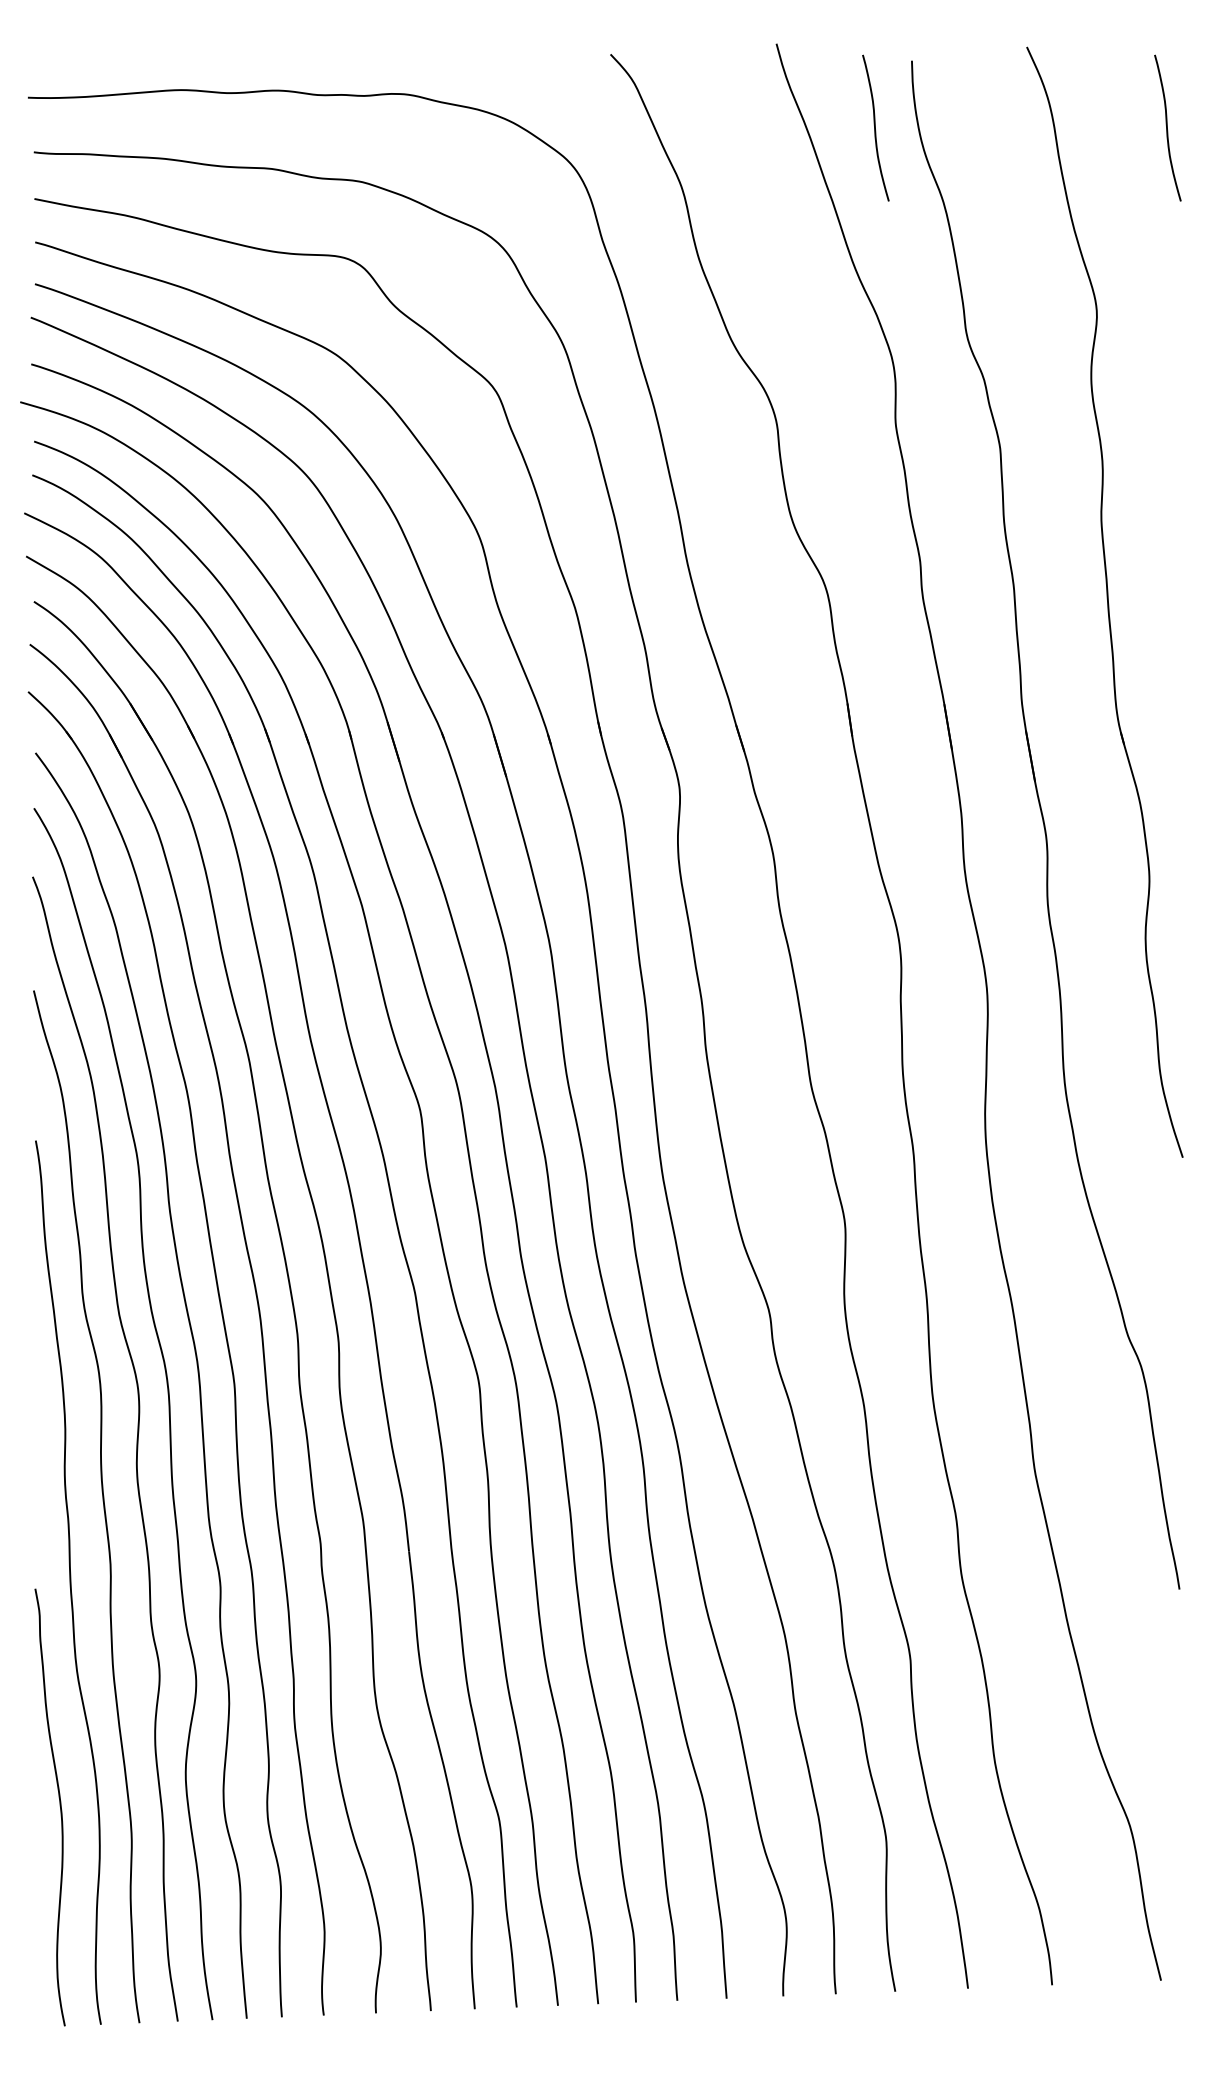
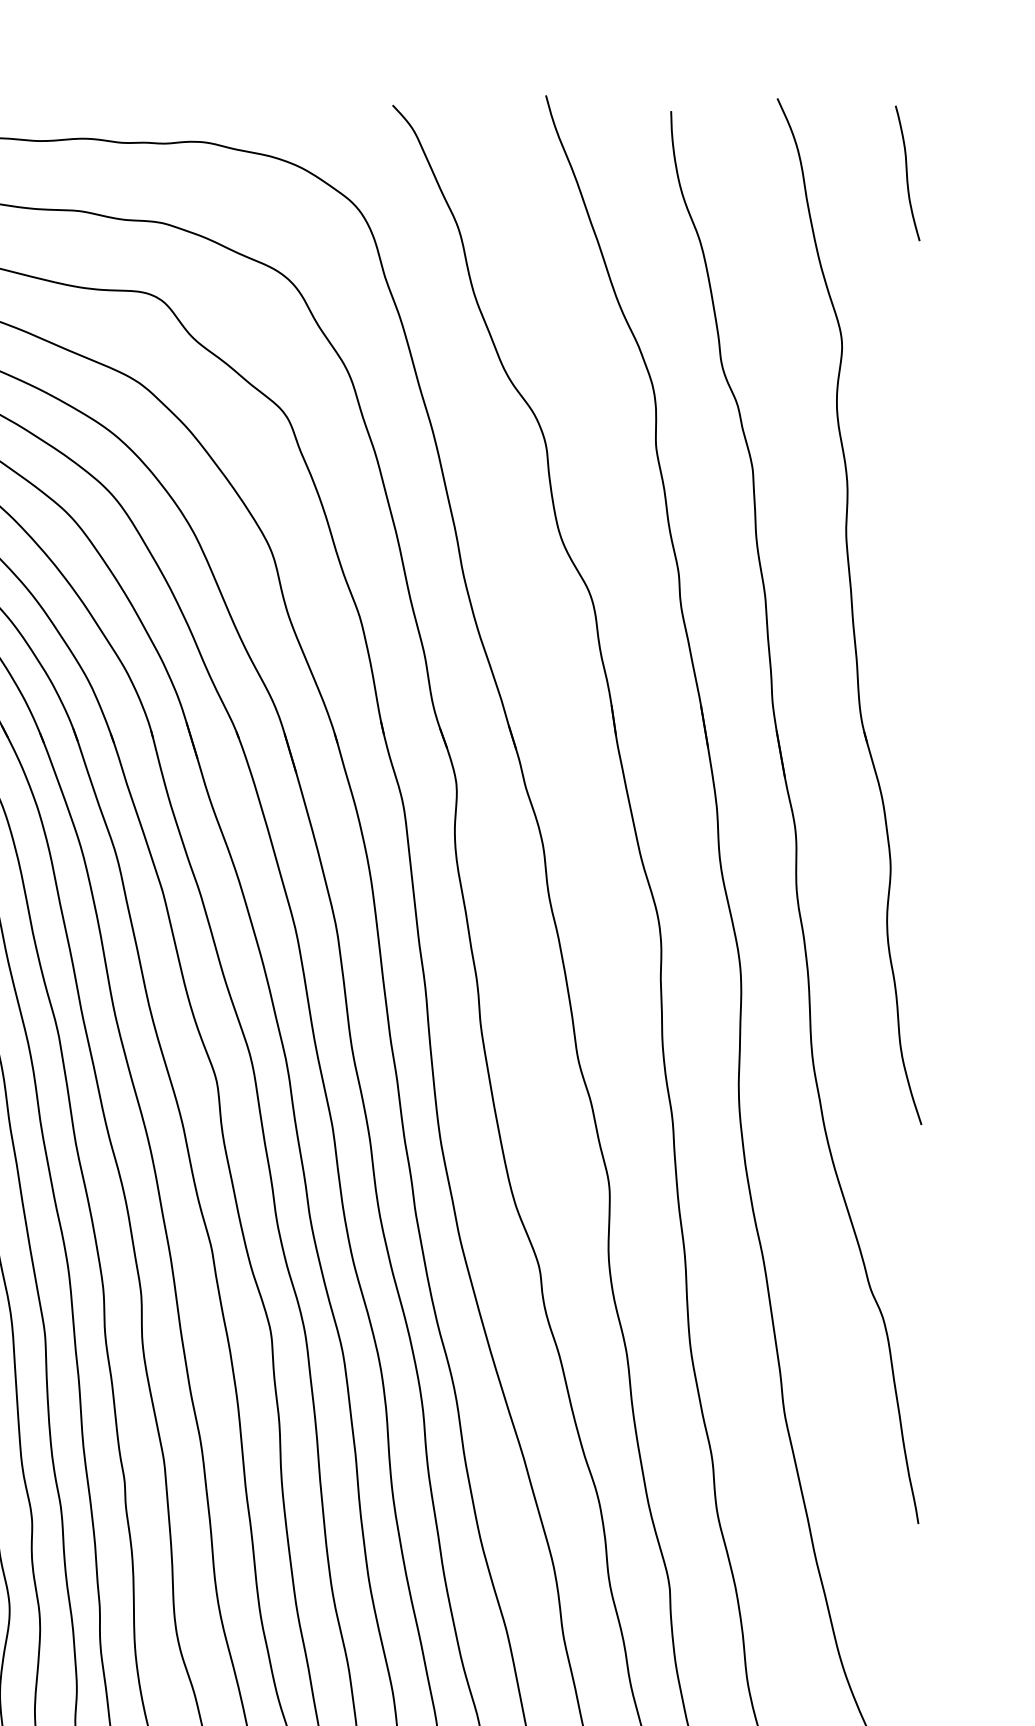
curve: (875, 127) -> (637, 172), removed

